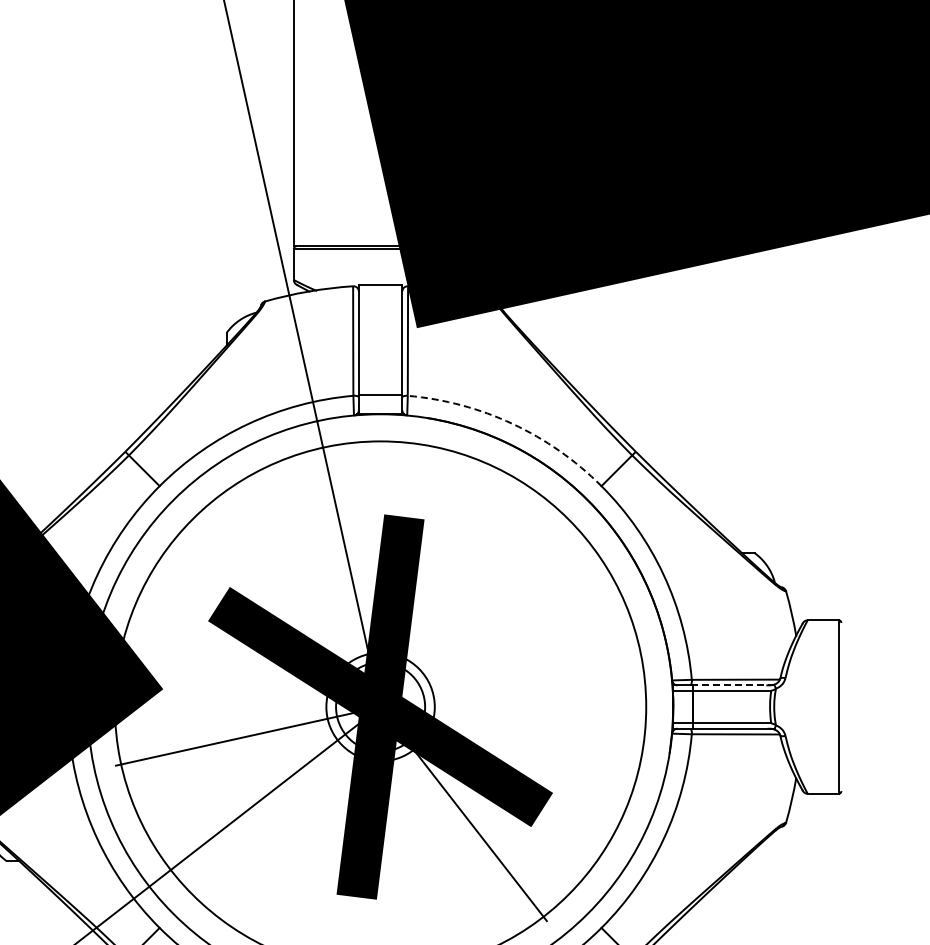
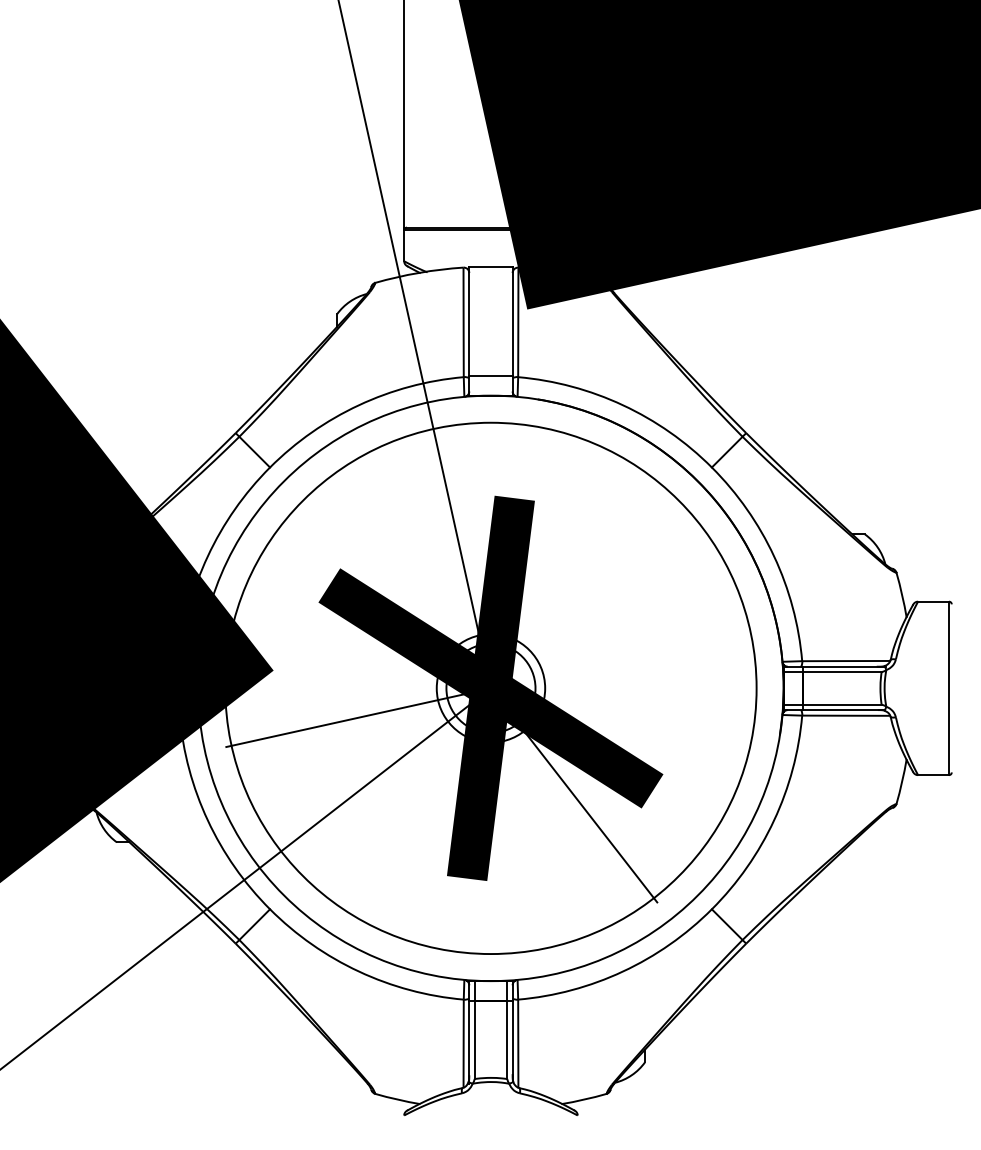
arc: (513, 424) -> (623, 405), dashed -> solid
line: (734, 685) -> (844, 666), dashed -> solid

